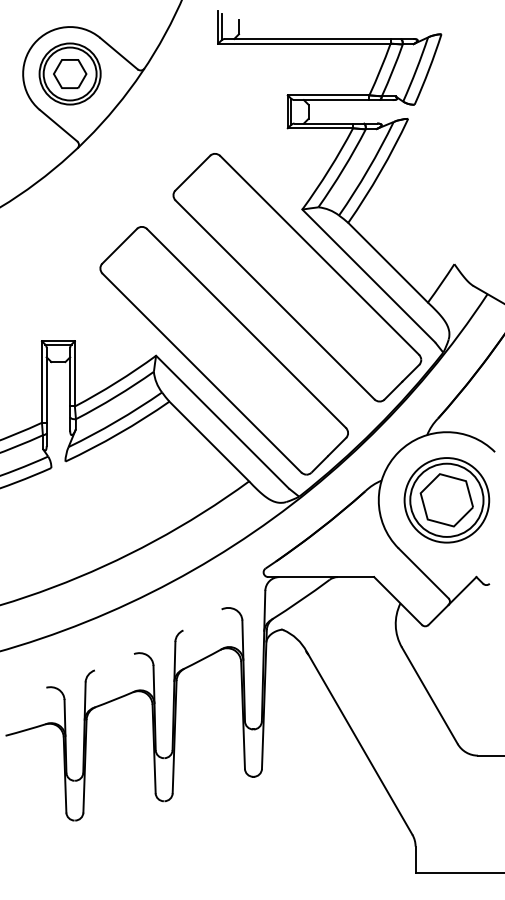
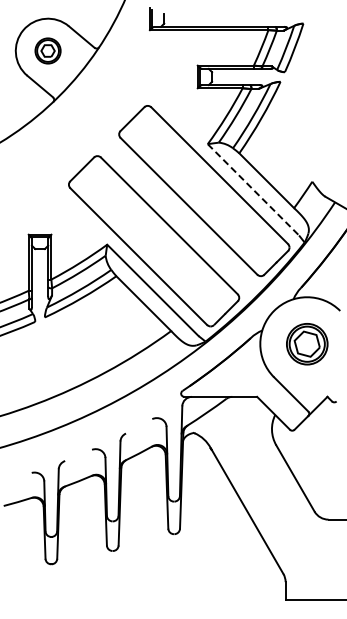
part: (69, 73) -> (47, 50), size x0.6
line: (368, 275) -> (253, 189), solid -> dashed
part: (447, 500) -> (307, 344), size x0.7

